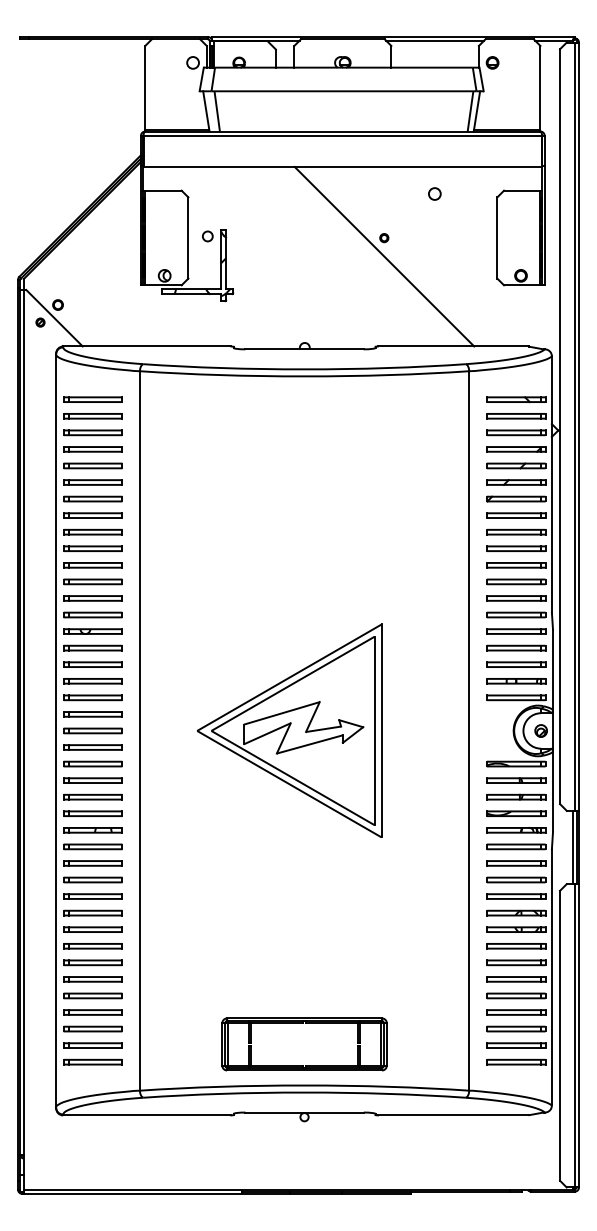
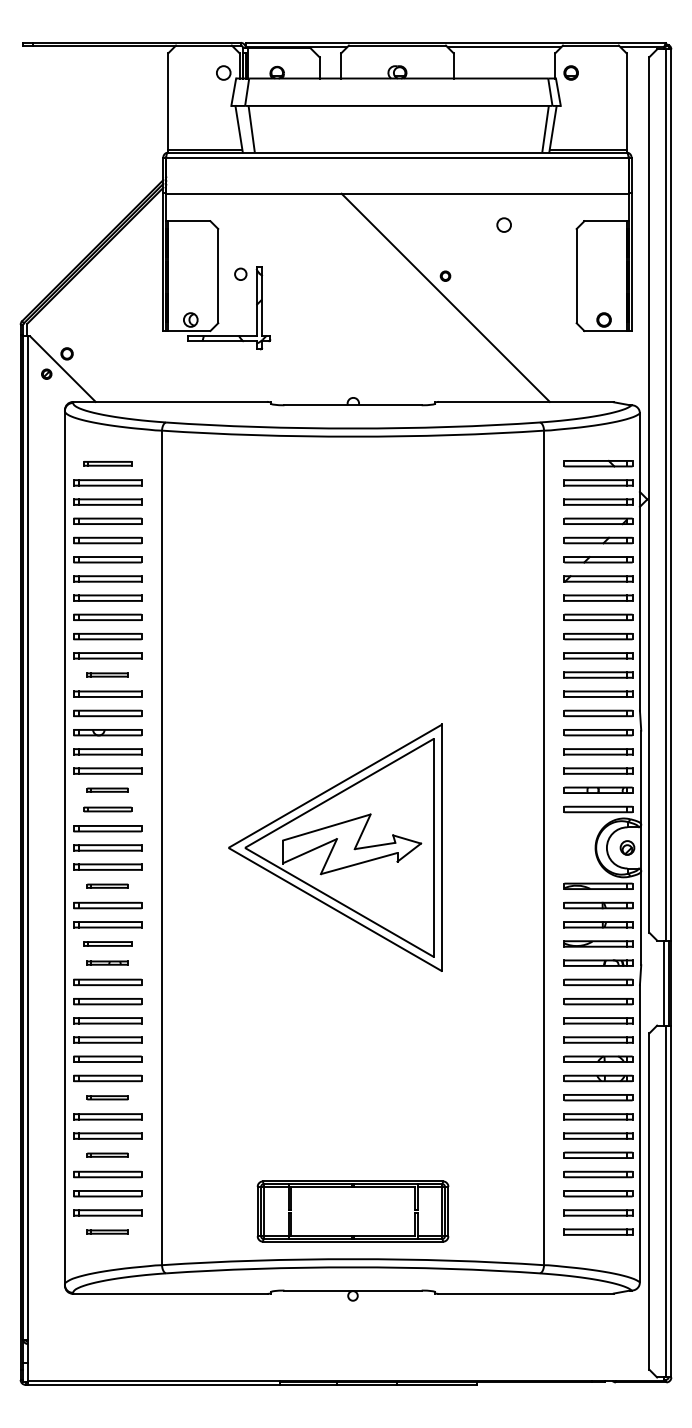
part: (92, 399) -> (107, 463), size x0.7
part: (92, 581) -> (107, 674), size x0.6
part: (92, 680) -> (107, 789), size x0.6
part: (92, 697) -> (107, 809), size x0.7
part: (92, 763) -> (107, 885), size x0.6
part: (92, 813) -> (107, 943), size x0.7
part: (92, 829) -> (107, 962), size x0.6
part: (92, 946) -> (107, 1097), size x0.6
part: (92, 995) -> (107, 1154), size x0.6
part: (92, 1061) -> (107, 1231), size x0.6

